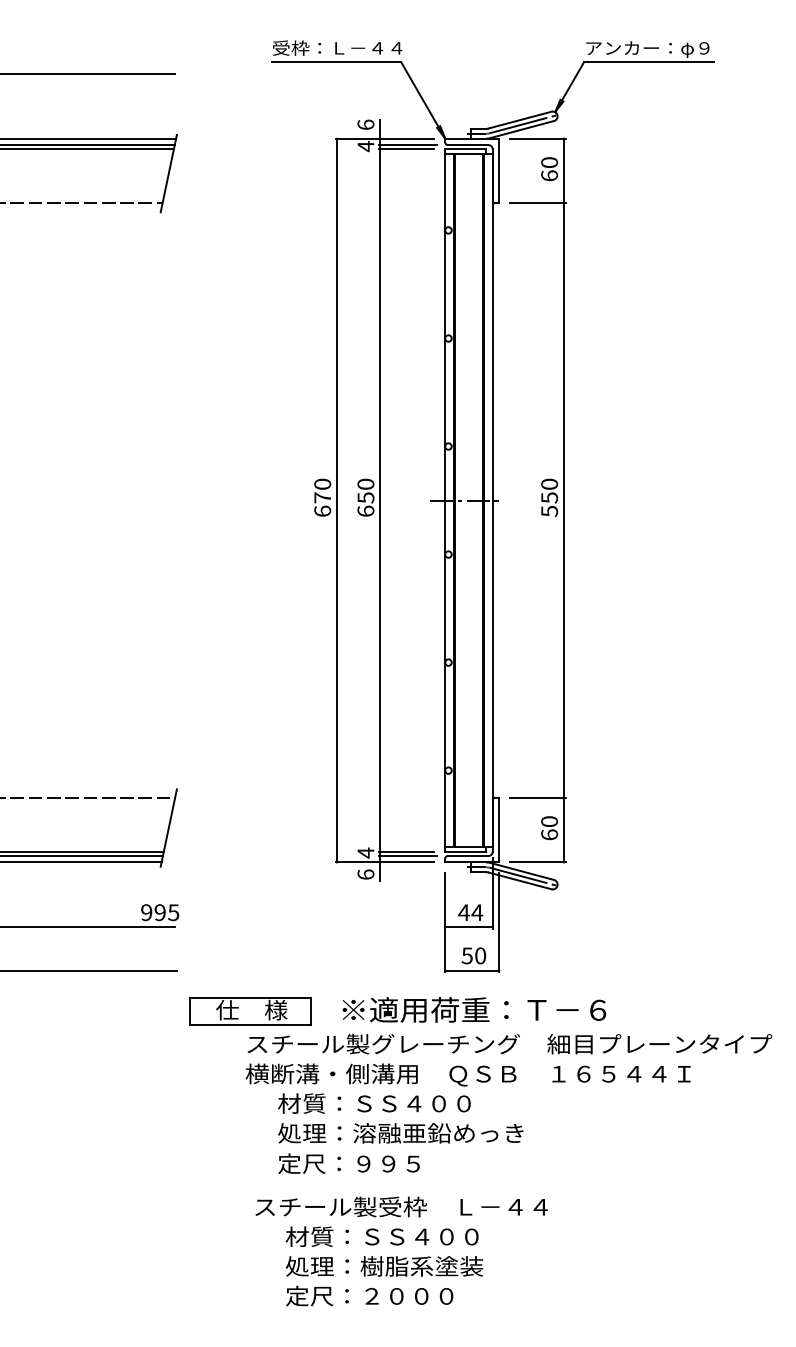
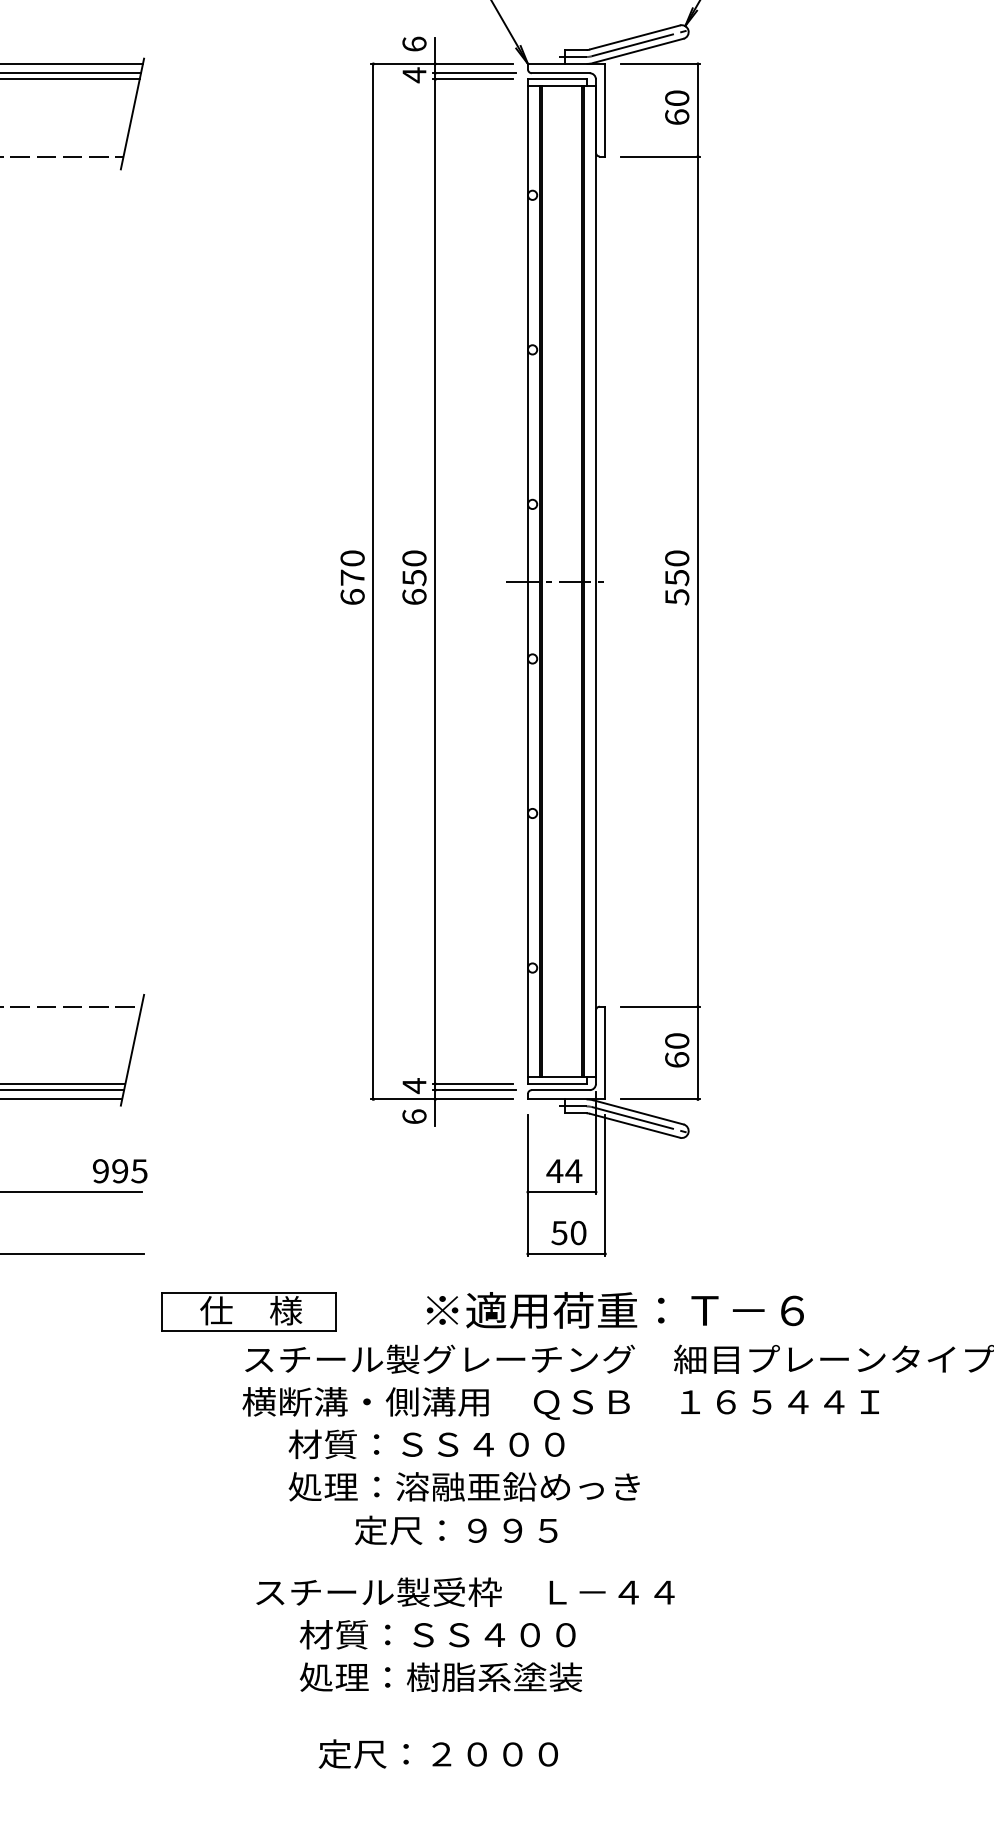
text: (474, 1009) -> (615, 1309), moved
text: (348, 1163) -> (455, 1530), moved
text: (369, 1295) -> (438, 1753), moved

